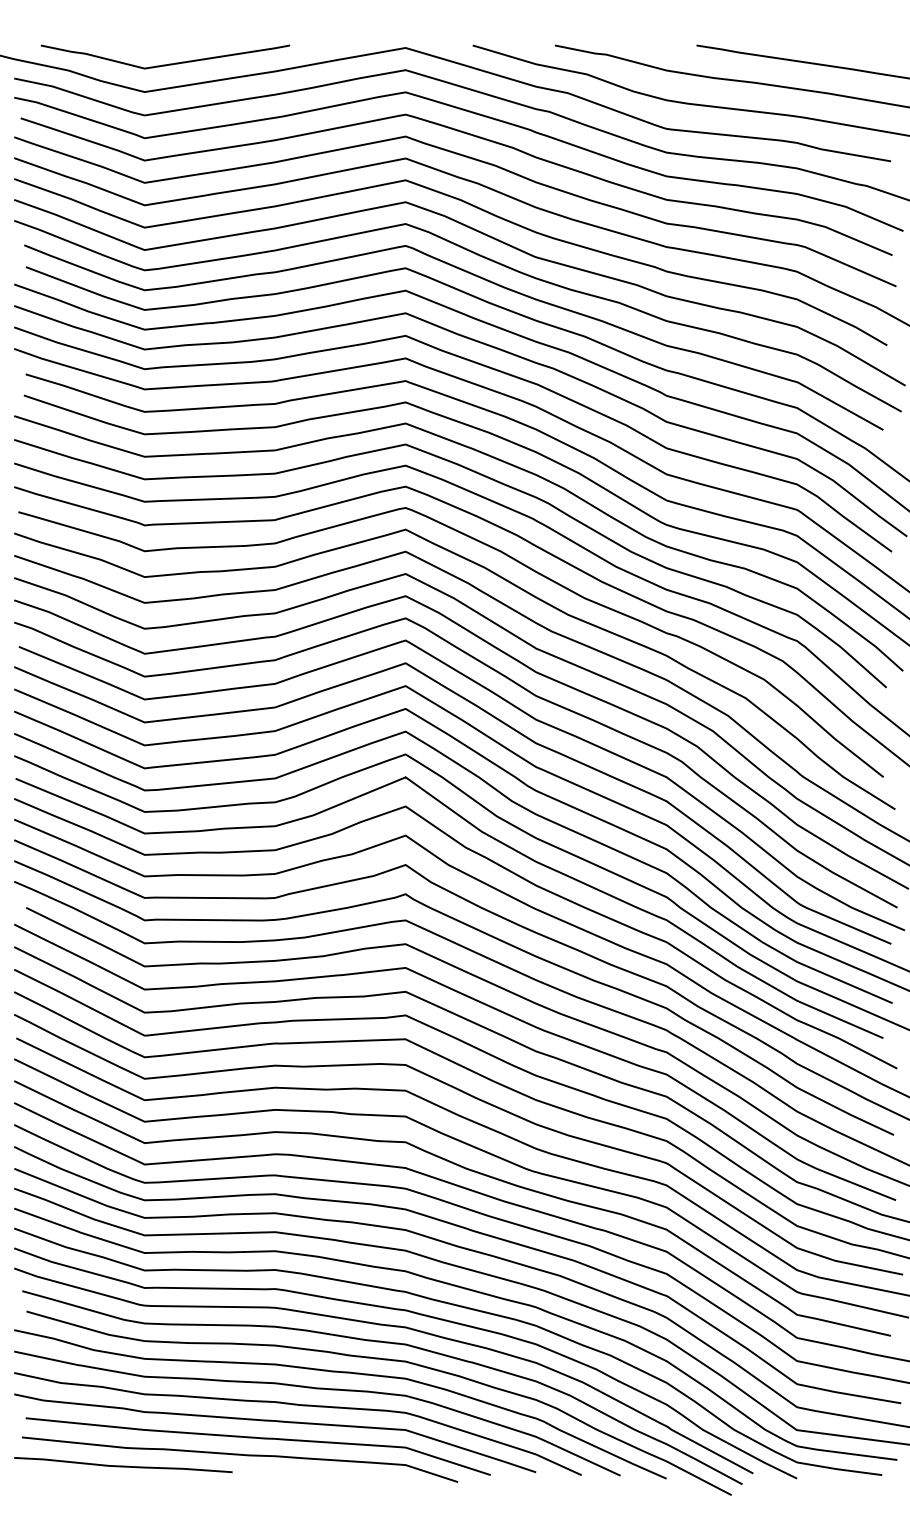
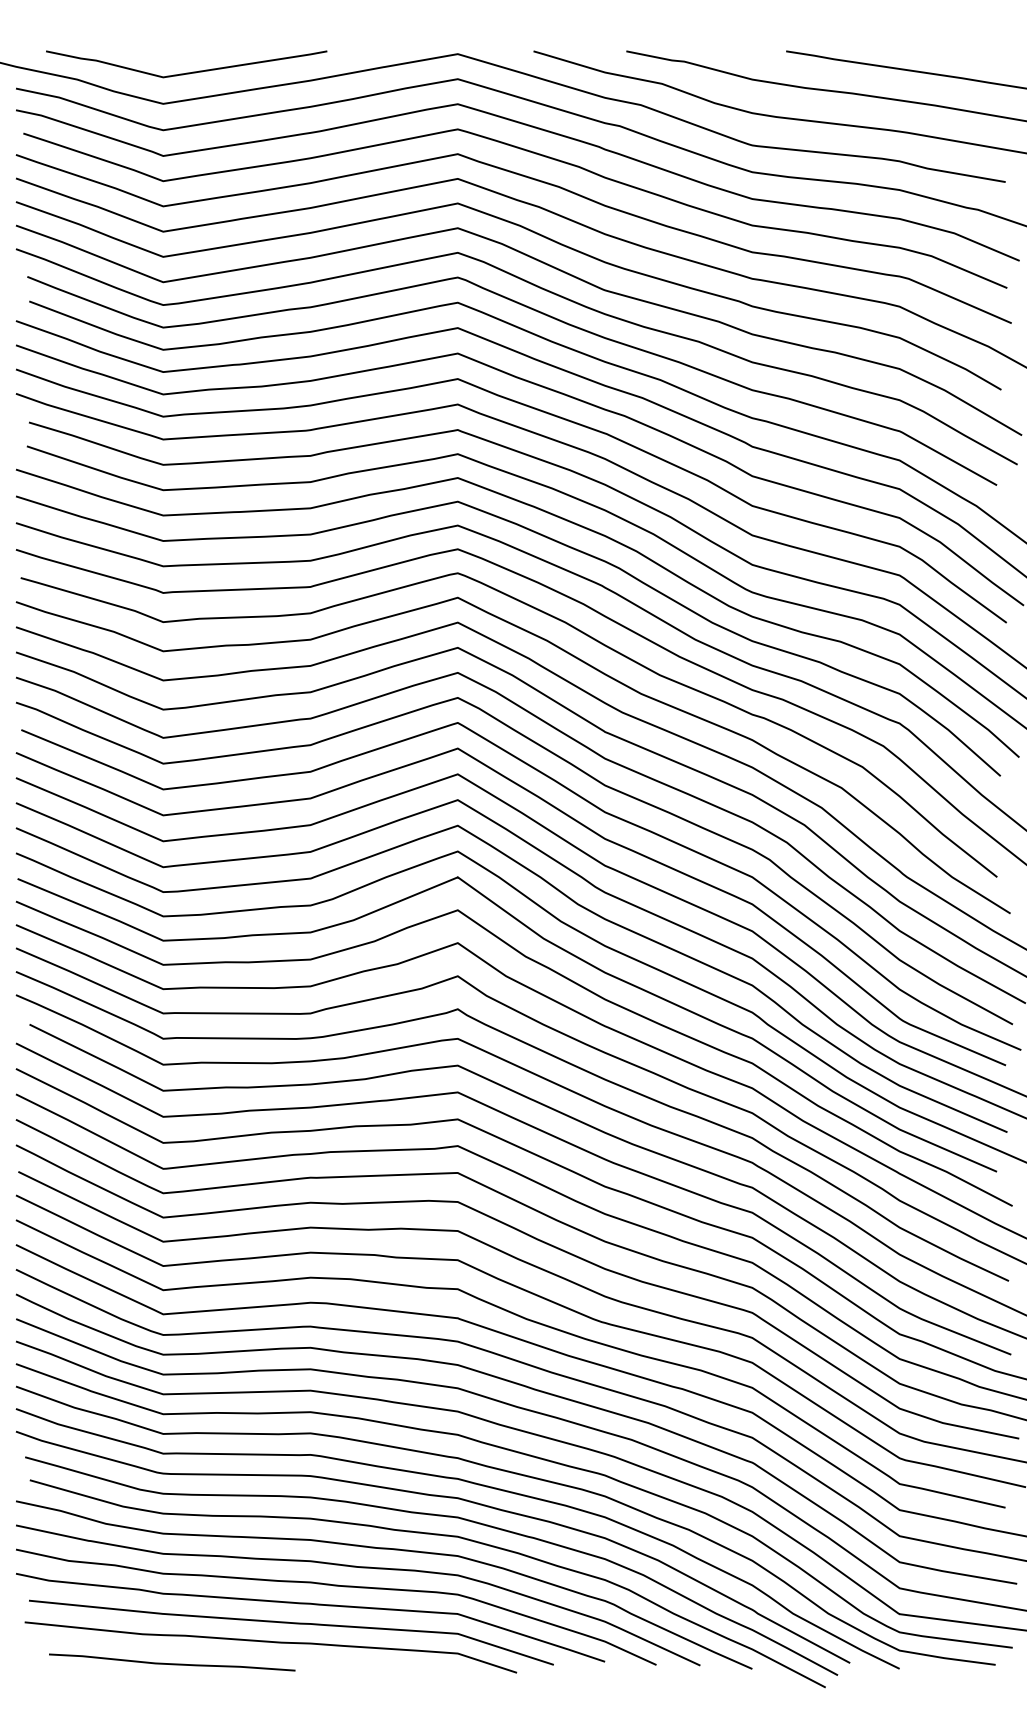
curve: (123, 1465) -> (172, 1663), moved

